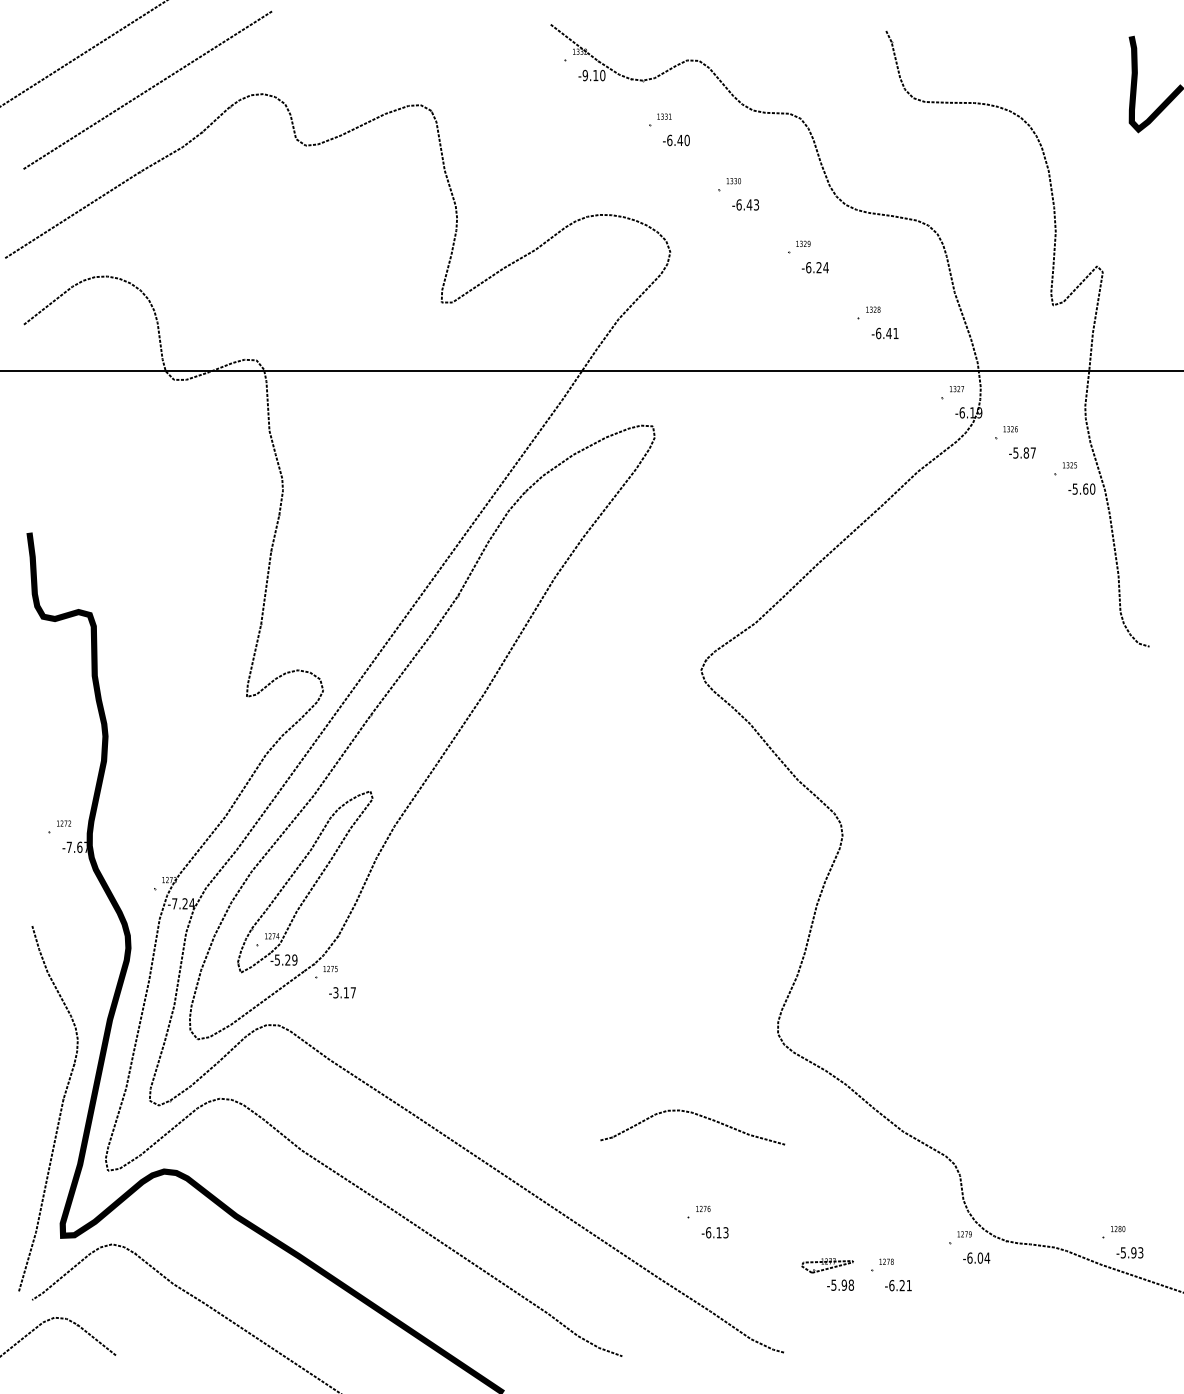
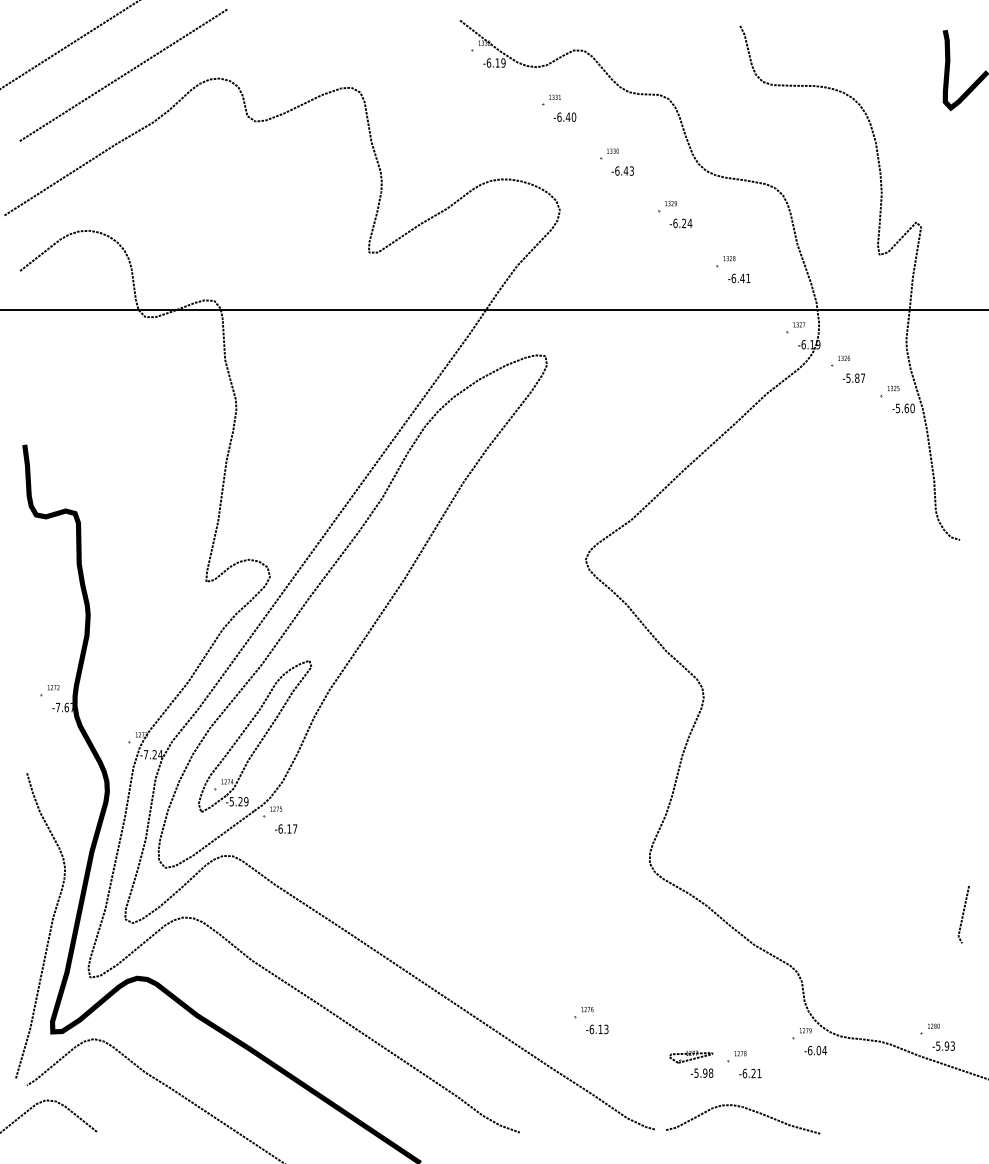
text: (593, 75) -> (495, 62), -9.10 -> -6.19
text: (335, 992) -> (280, 828), -3.17 -> -6.17
line: (1153, 1095) -> (963, 914), added
curve: (696, 1115) -> (746, 1109), moved

